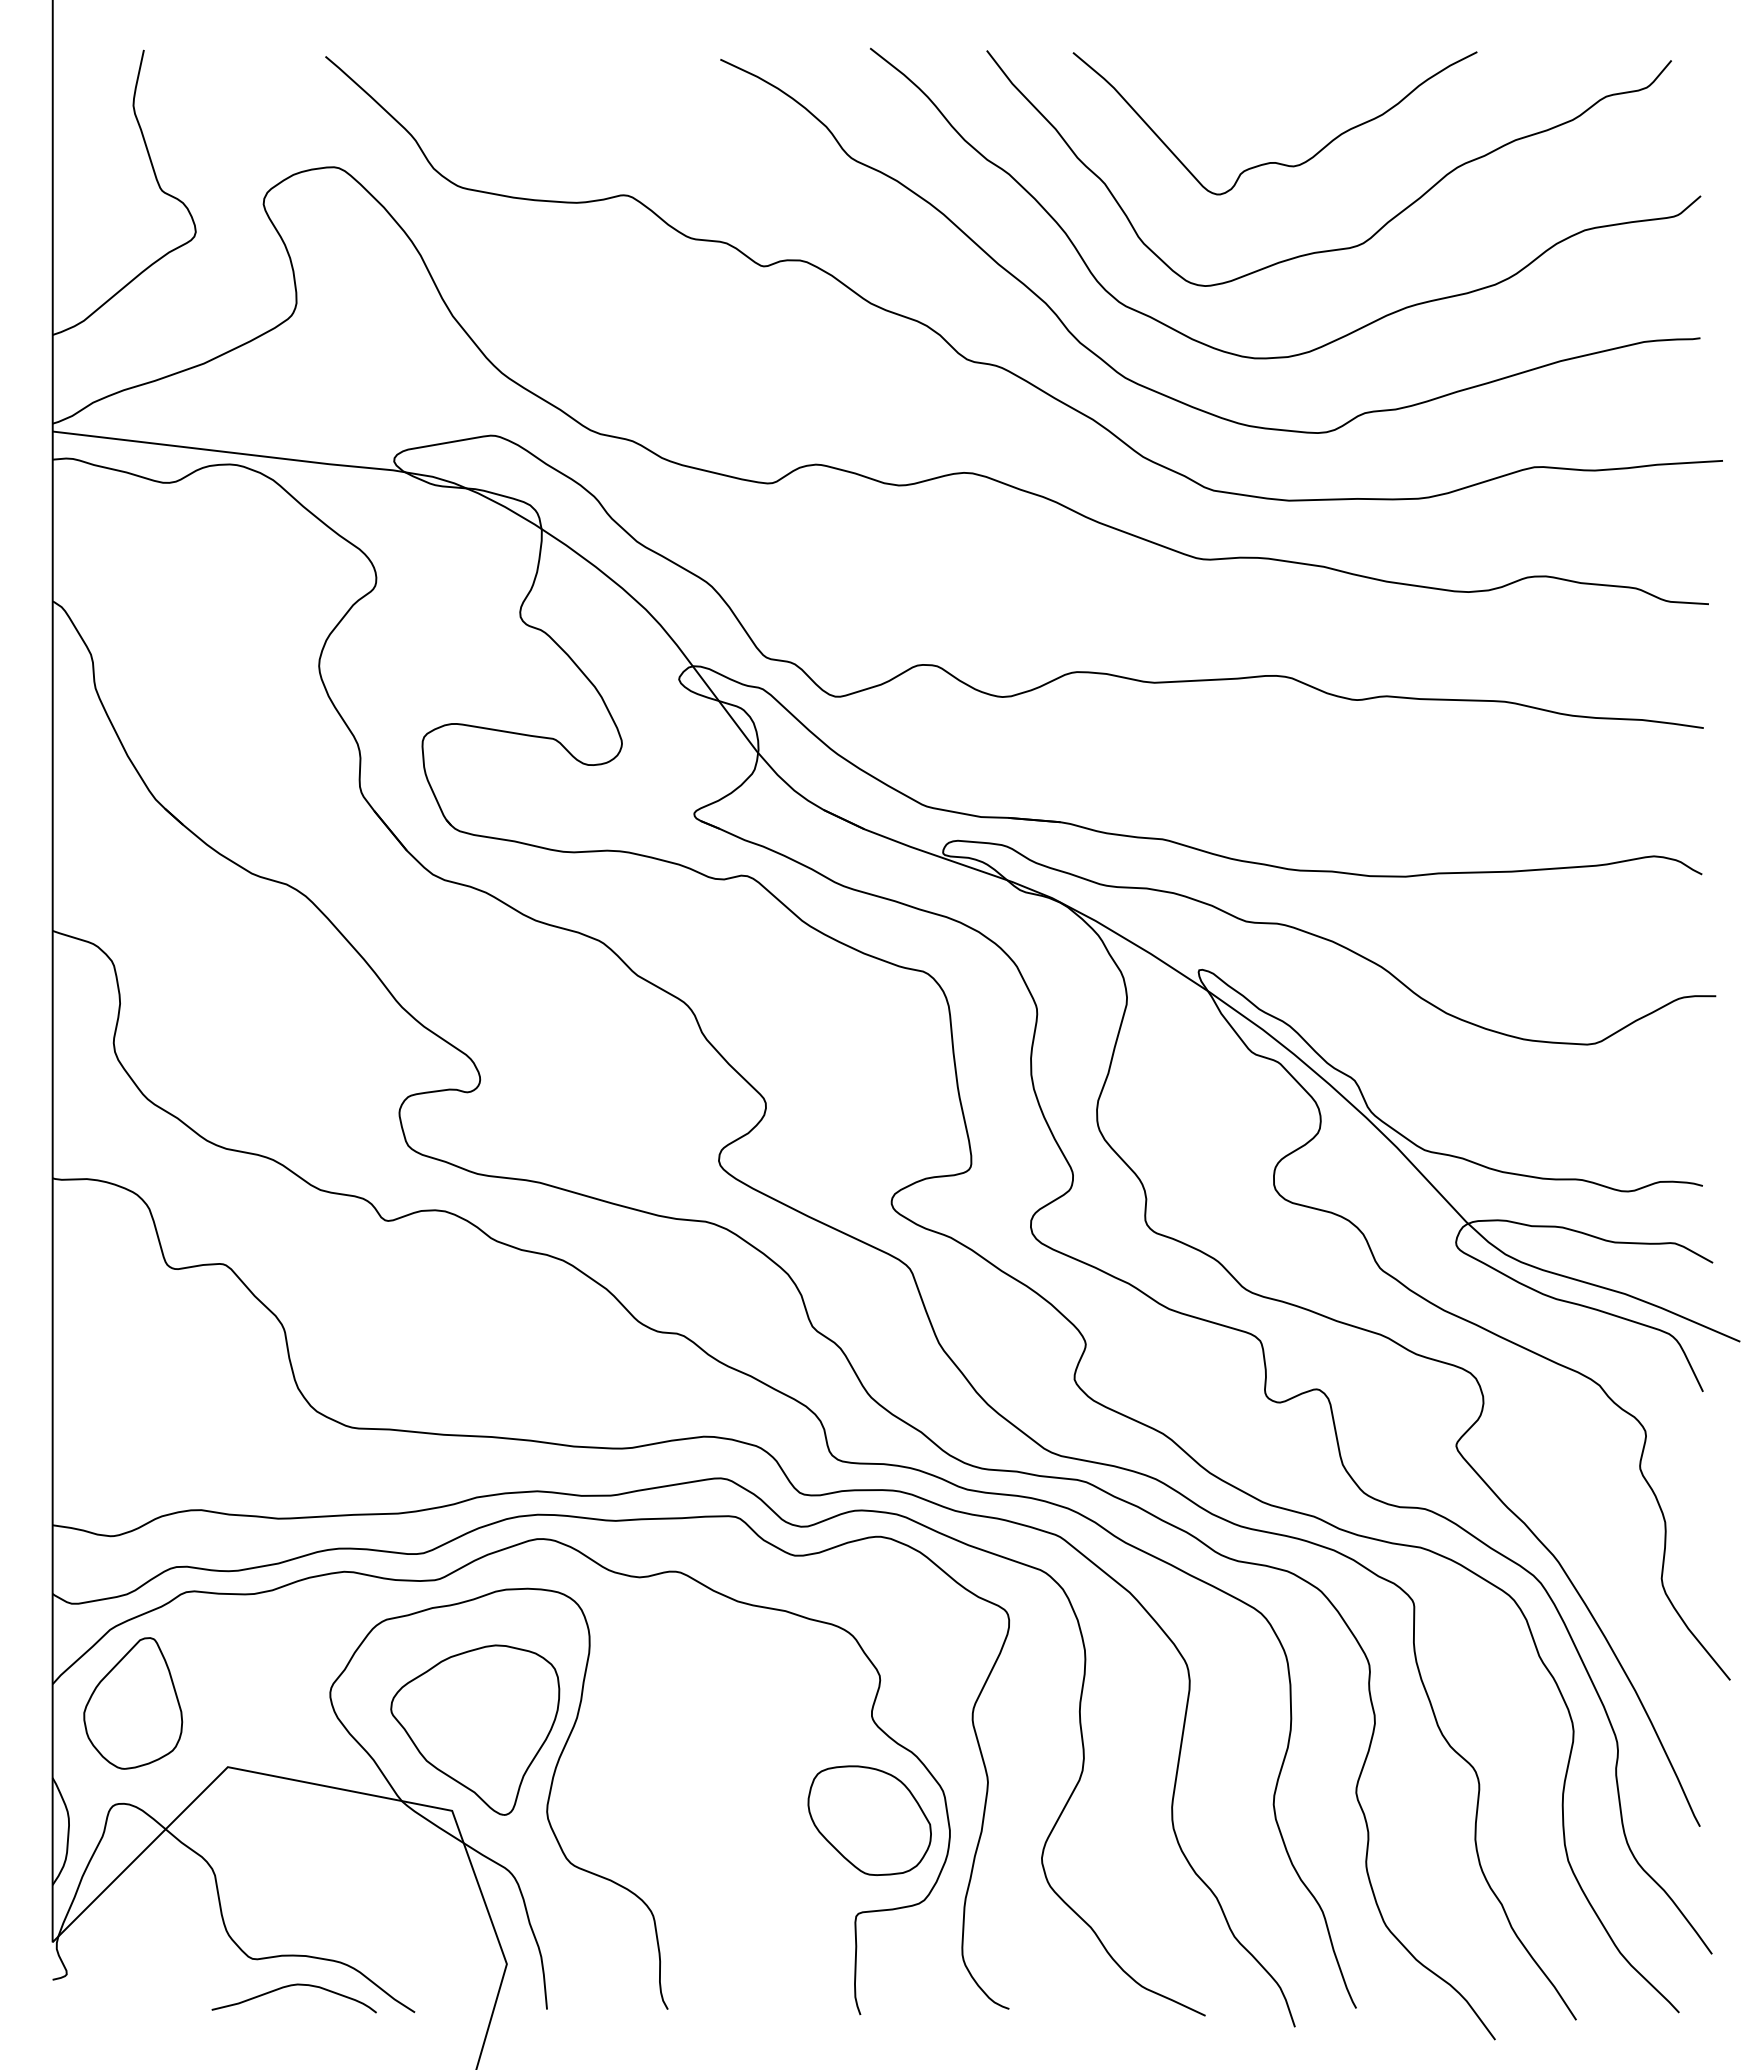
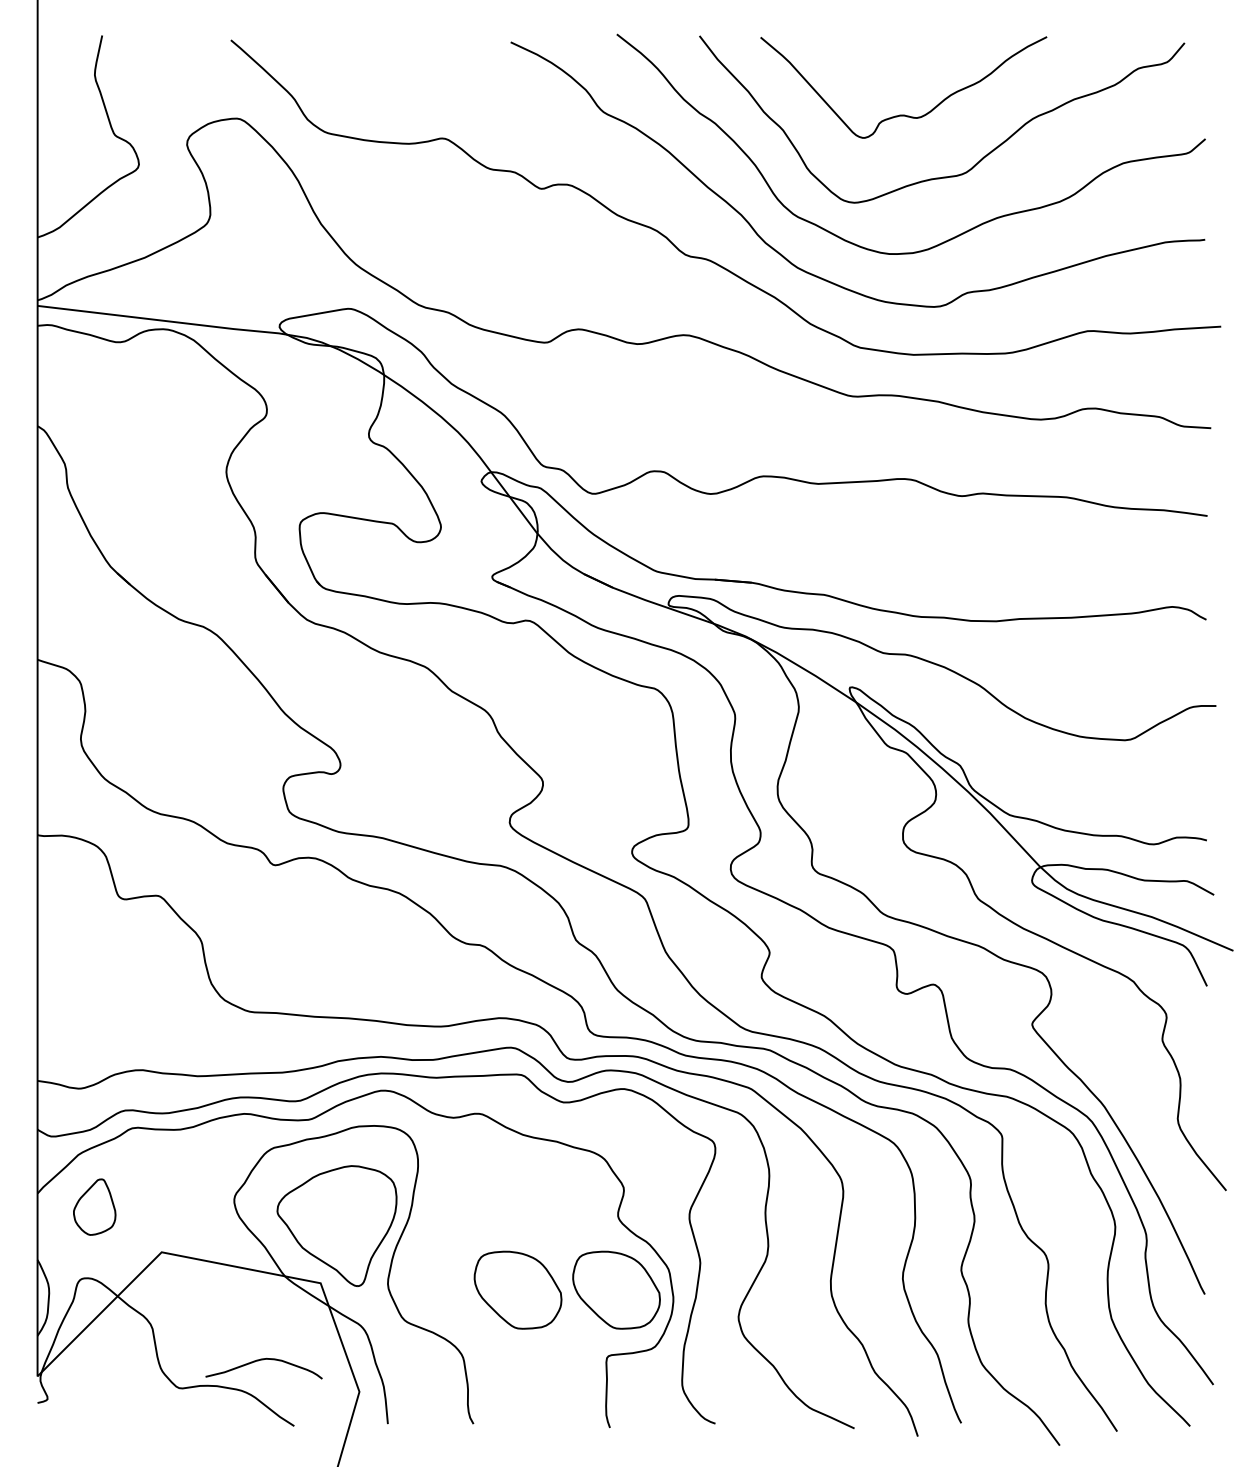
part: (133, 1703) -> (94, 1207), size x0.6
part: (730, 1820) -> (517, 1290), added
curve: (292, 1986) -> (262, 1360), moved

